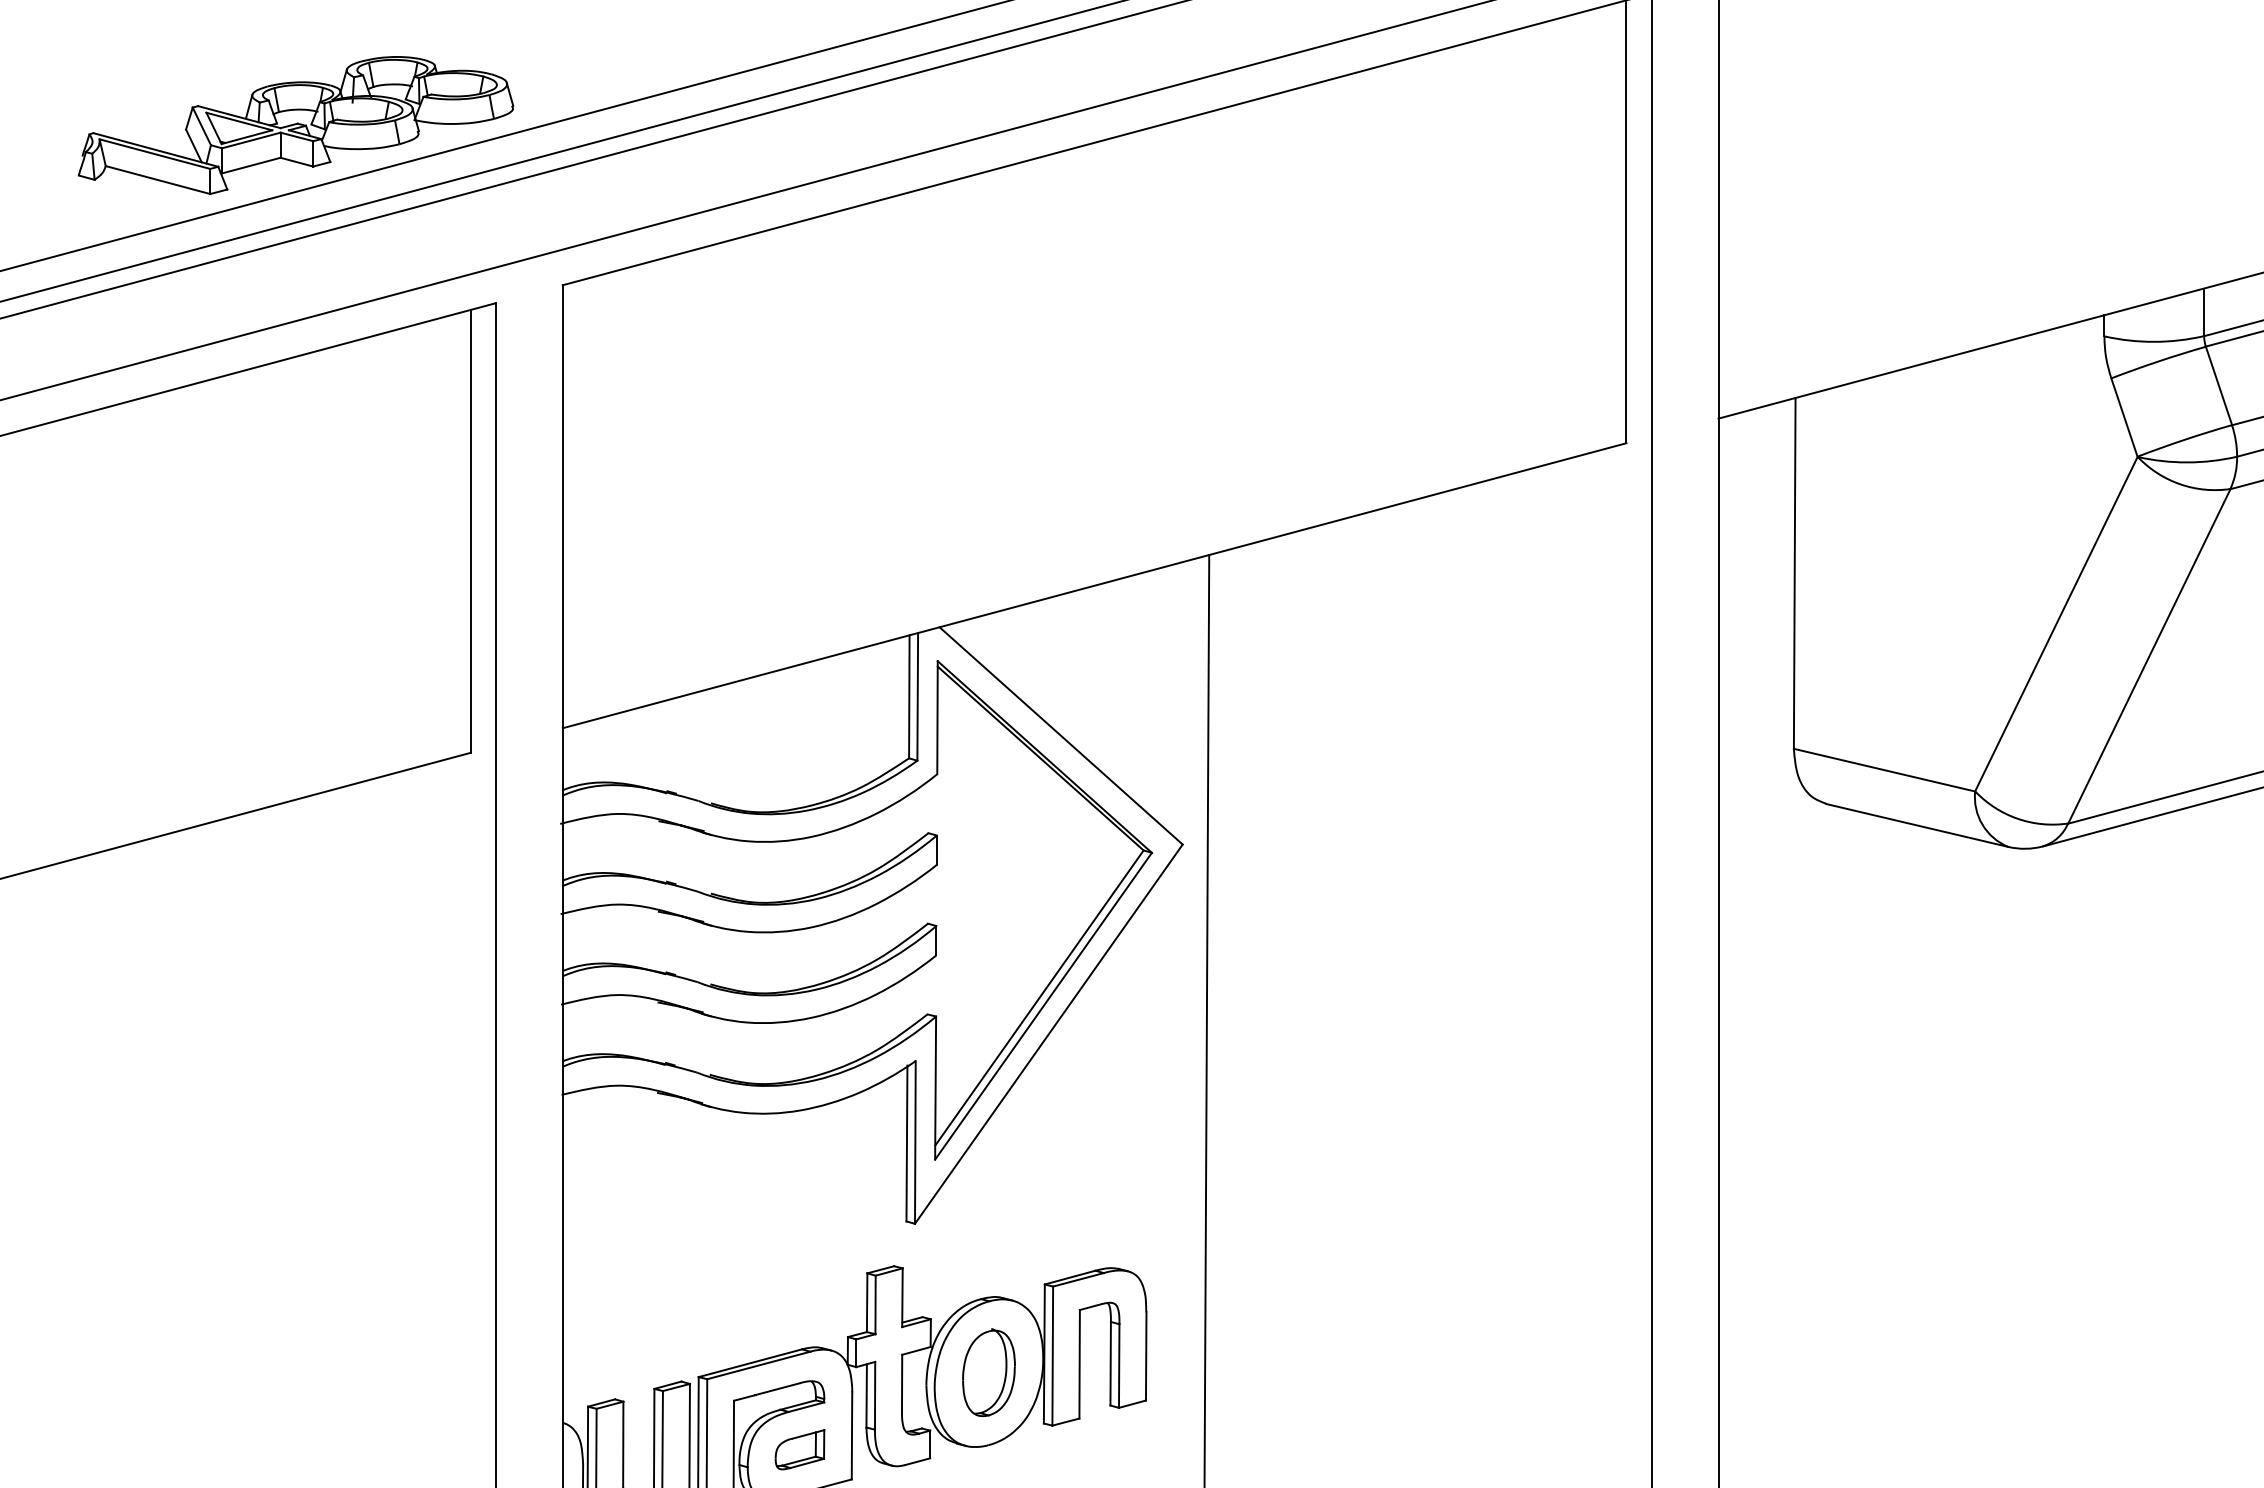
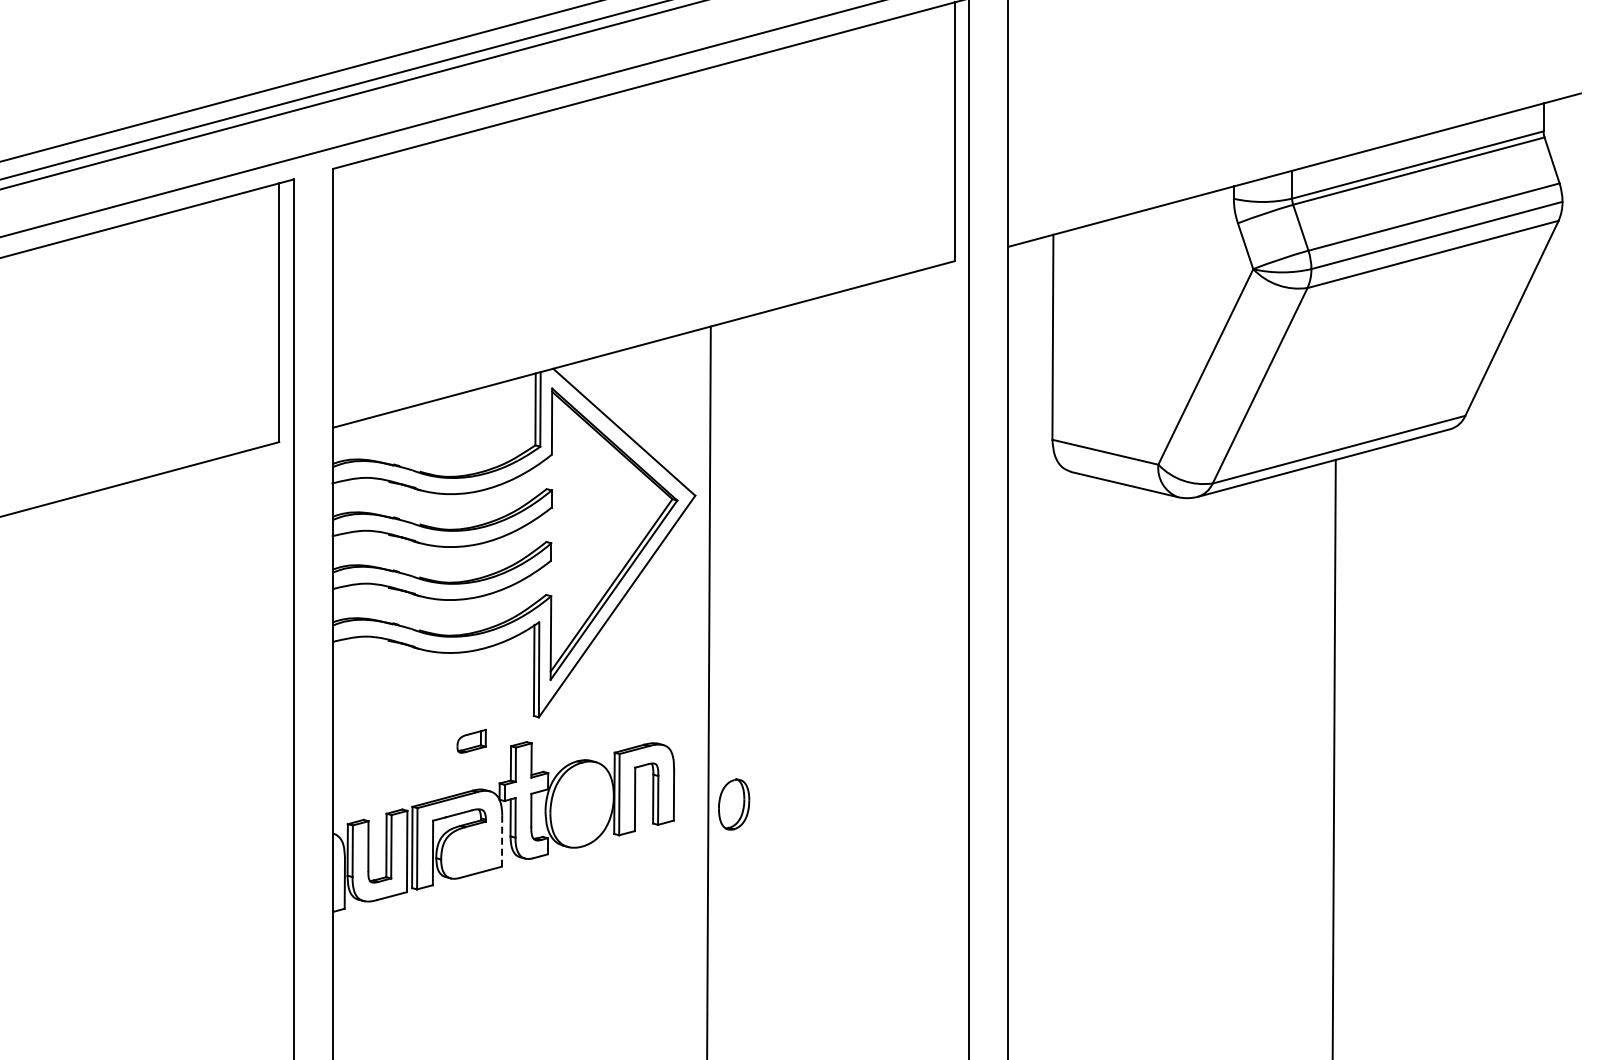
part: (296, 125) -> (177, 75), removed
part: (989, 1372) -> (734, 804), moved
line: (852, 1436) -> (502, 841), solid -> dashed
part: (799, 1448) -> (471, 740), moved

